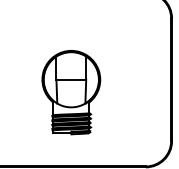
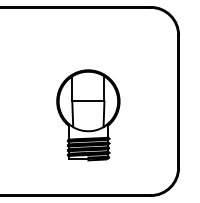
part: (71, 92) -> (88, 115), moved

